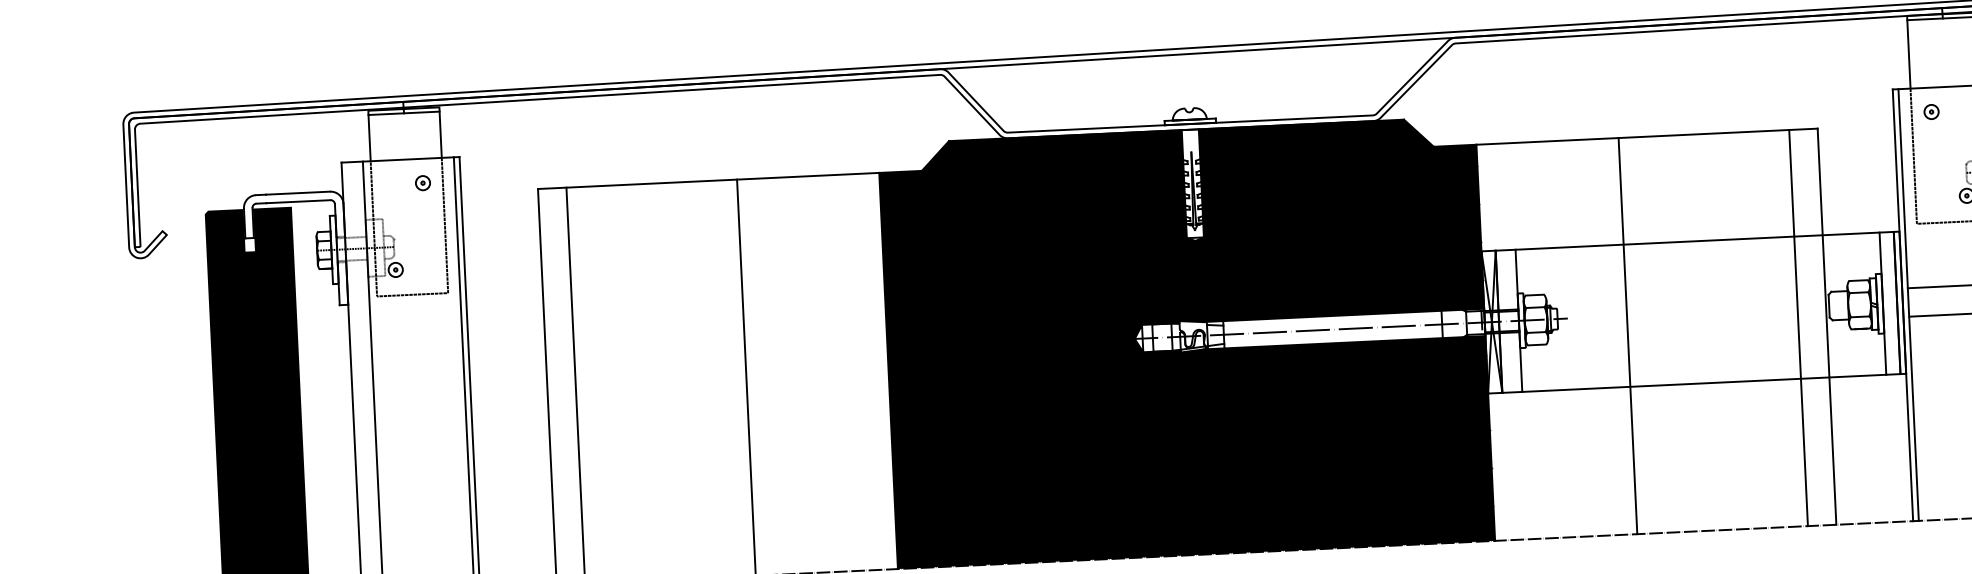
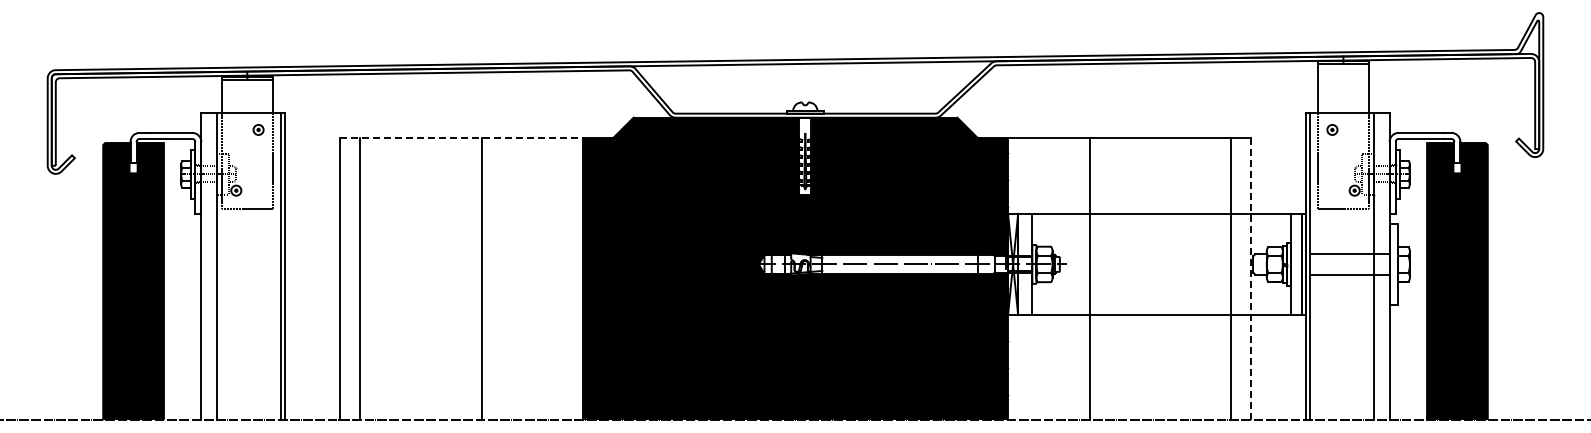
line: (709, 180) -> (462, 137), solid -> dashed
line: (1826, 326) -> (1250, 278), solid -> dashed
line: (1628, 335) -> (1090, 278), moved

